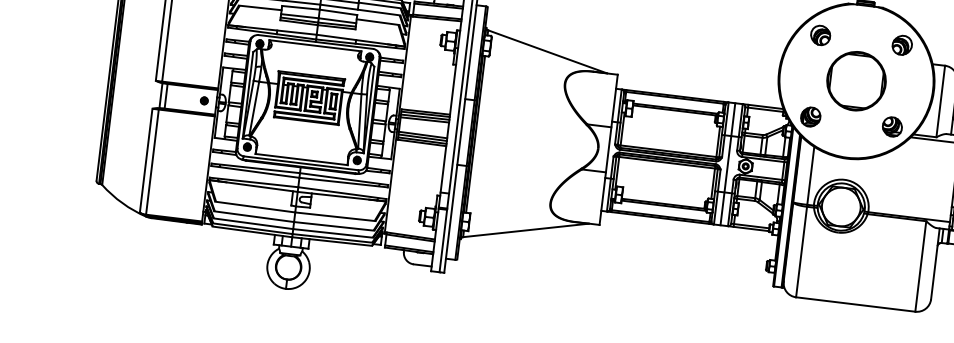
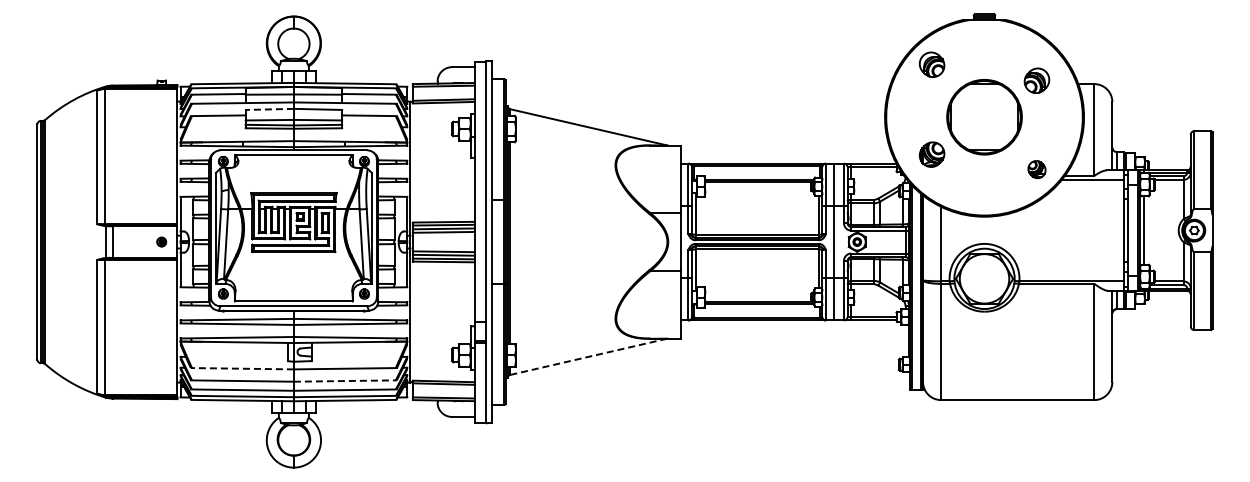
line: (300, 7) -> (269, 109), solid -> dashed
part: (901, 45) -> (1036, 80), moved
part: (810, 116) -> (931, 154), moved
part: (892, 126) -> (1036, 169), size x0.7
line: (255, 206) -> (242, 368), solid -> dashed
line: (334, 226) -> (345, 381), solid -> dashed
line: (525, 230) -> (588, 356), solid -> dashed

